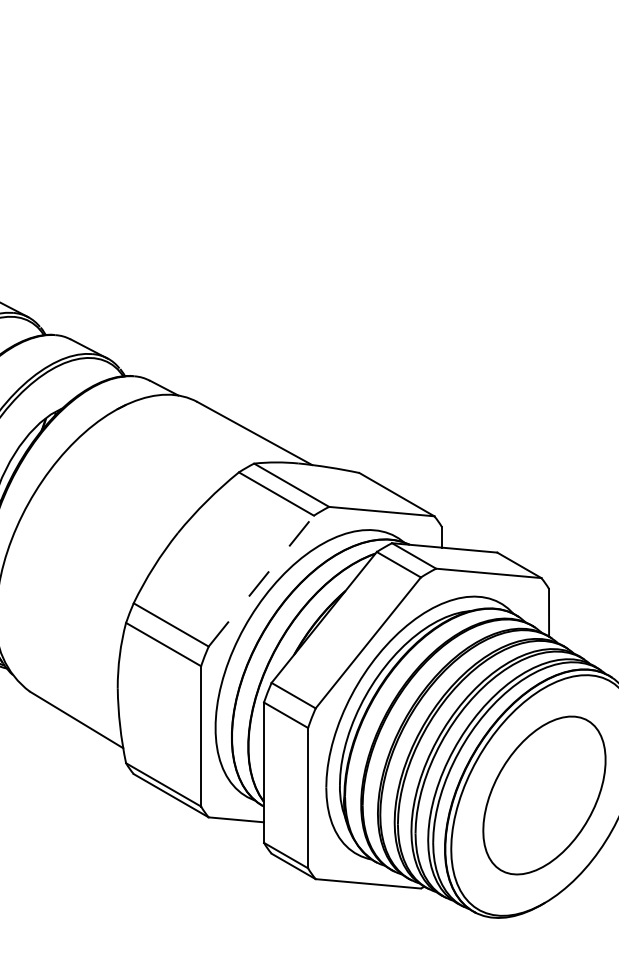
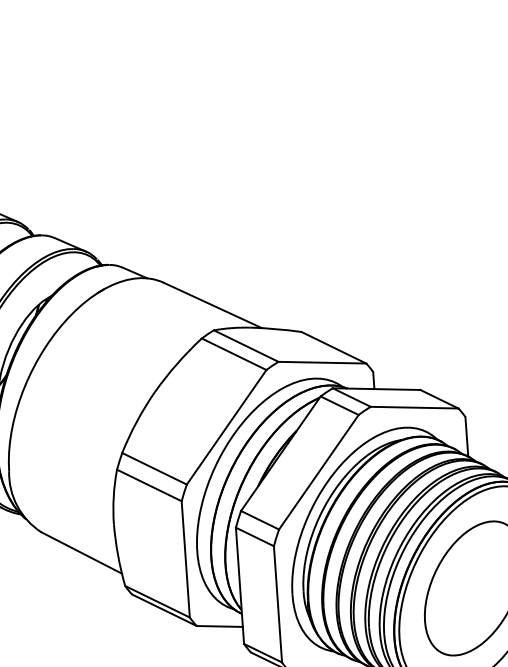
line: (261, 581) -> (226, 427), dashed -> solid

